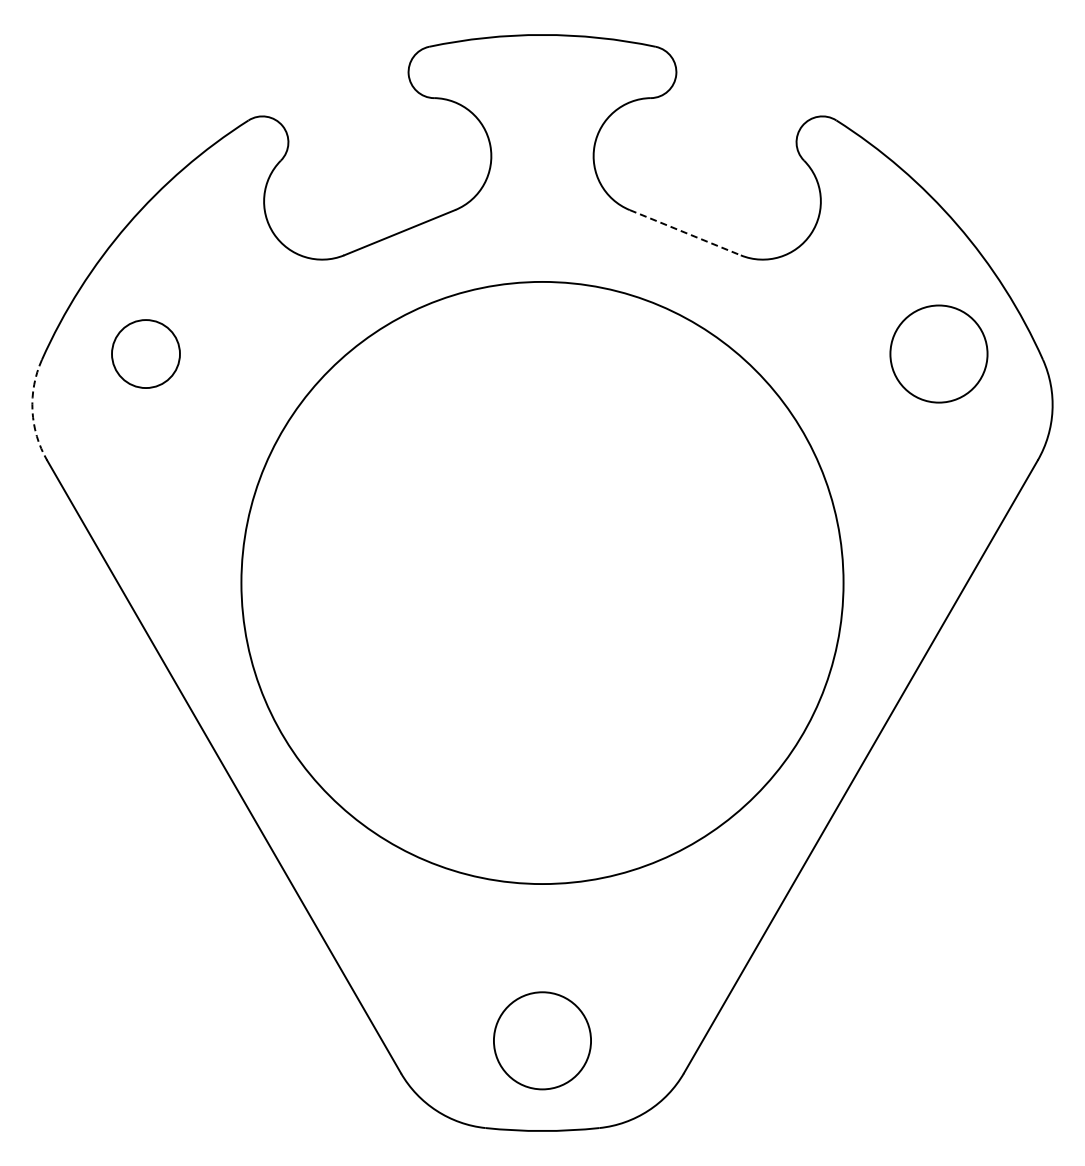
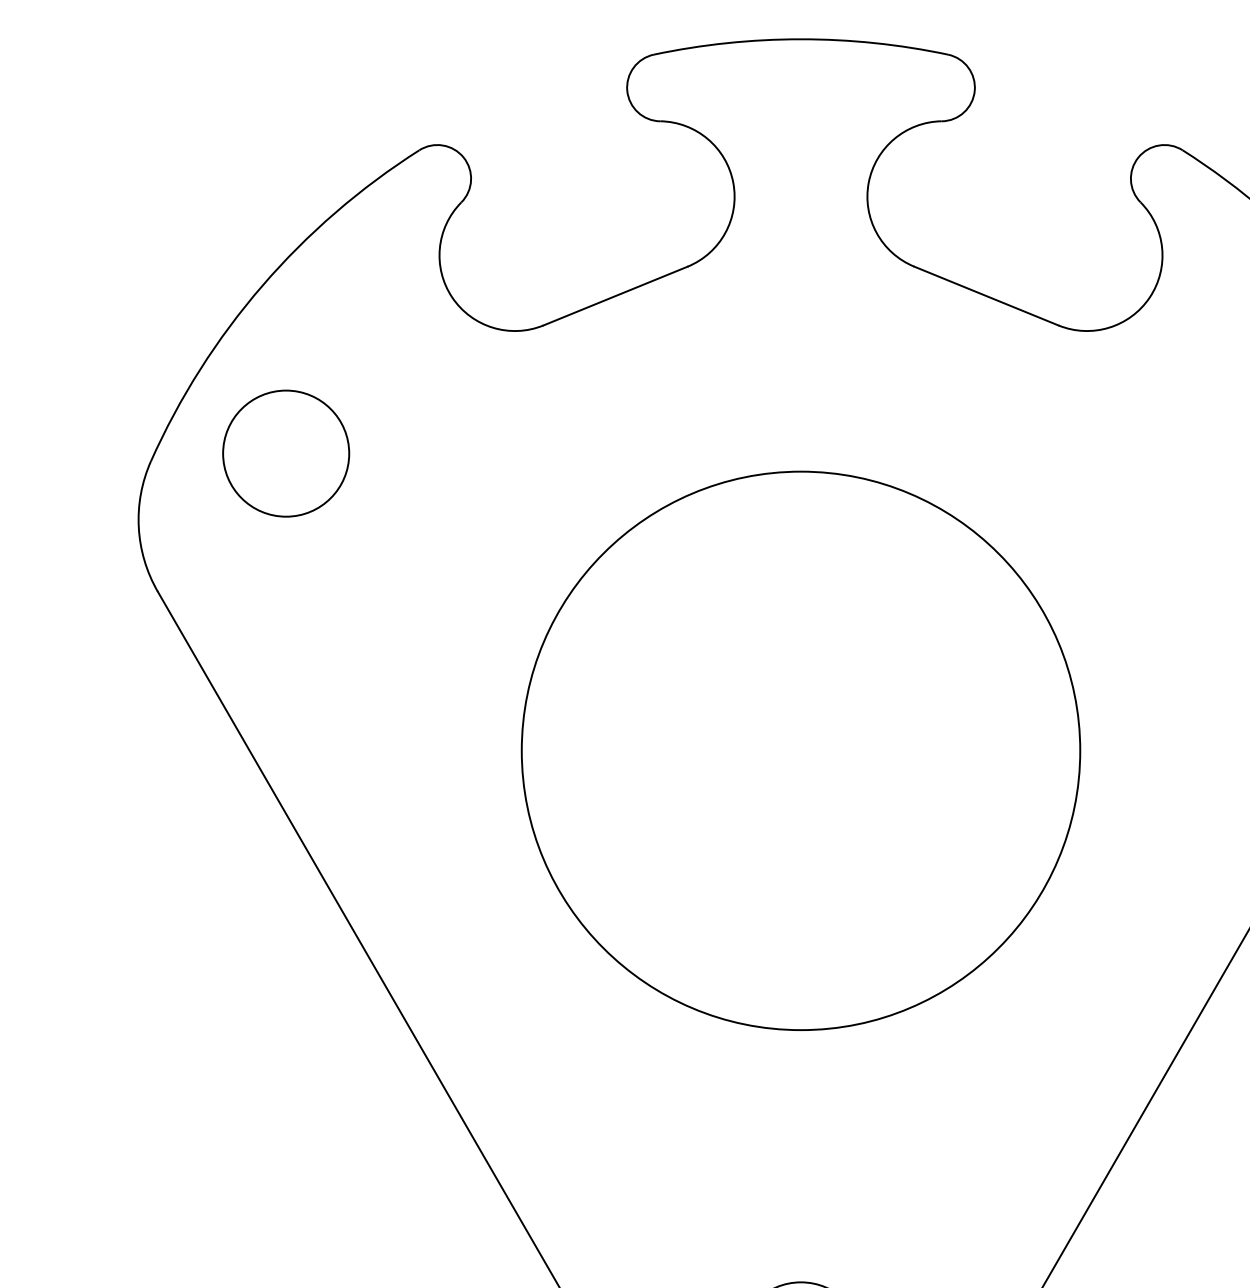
line: (685, 232) -> (986, 295), dashed -> solid
circle: (145, 353) -> (285, 452), size x1.43
arc: (32, 410) -> (138, 526), dashed -> solid
circle: (542, 582) -> (801, 750), size x0.71

